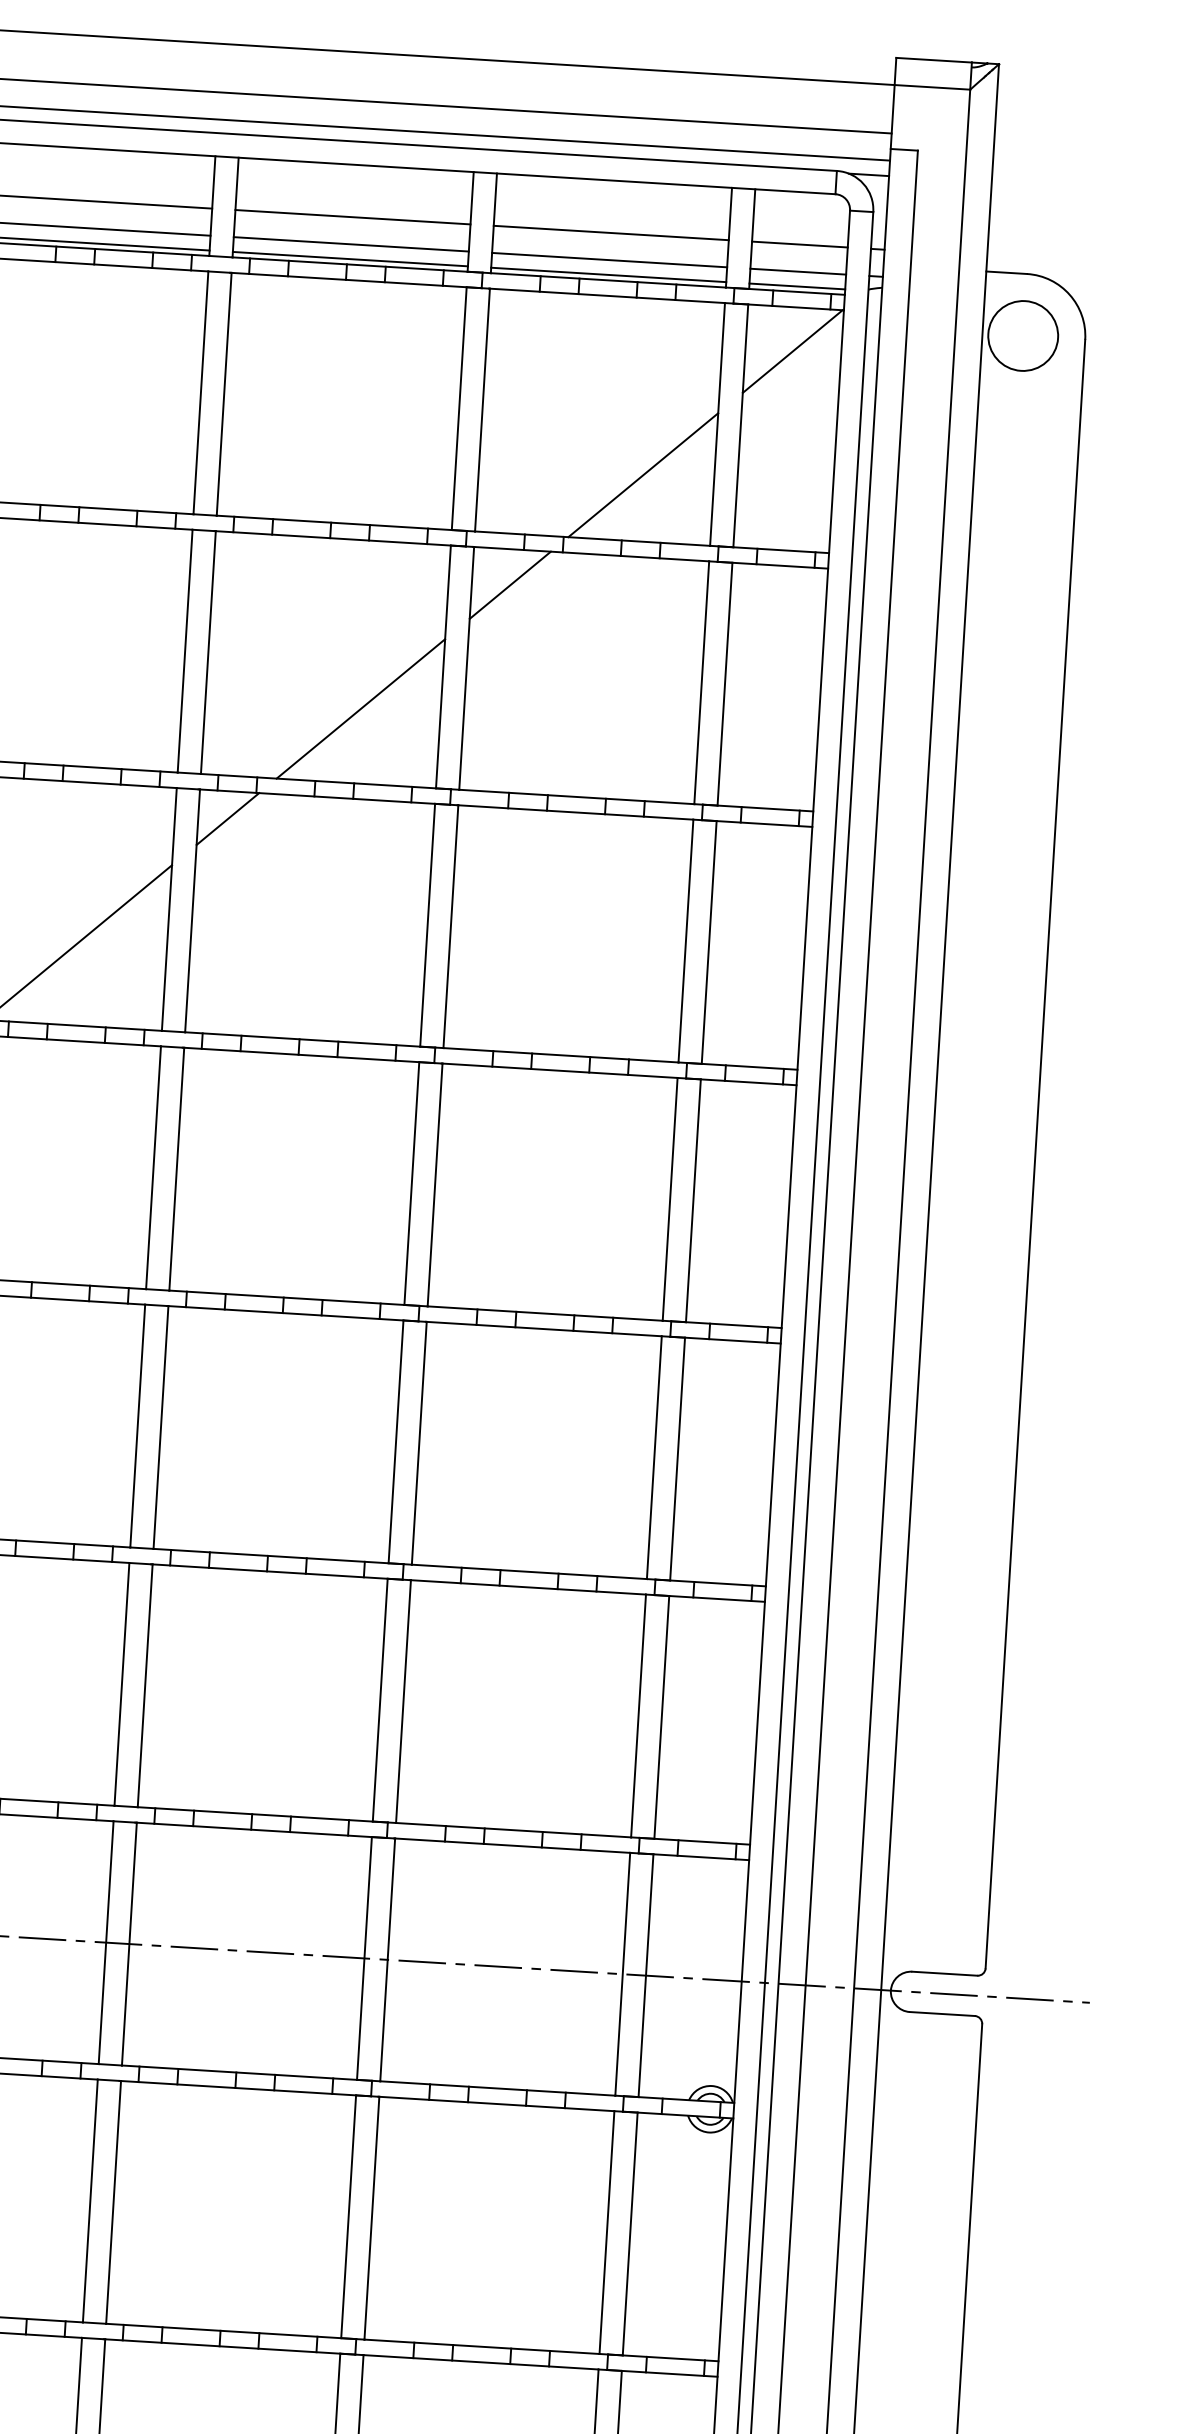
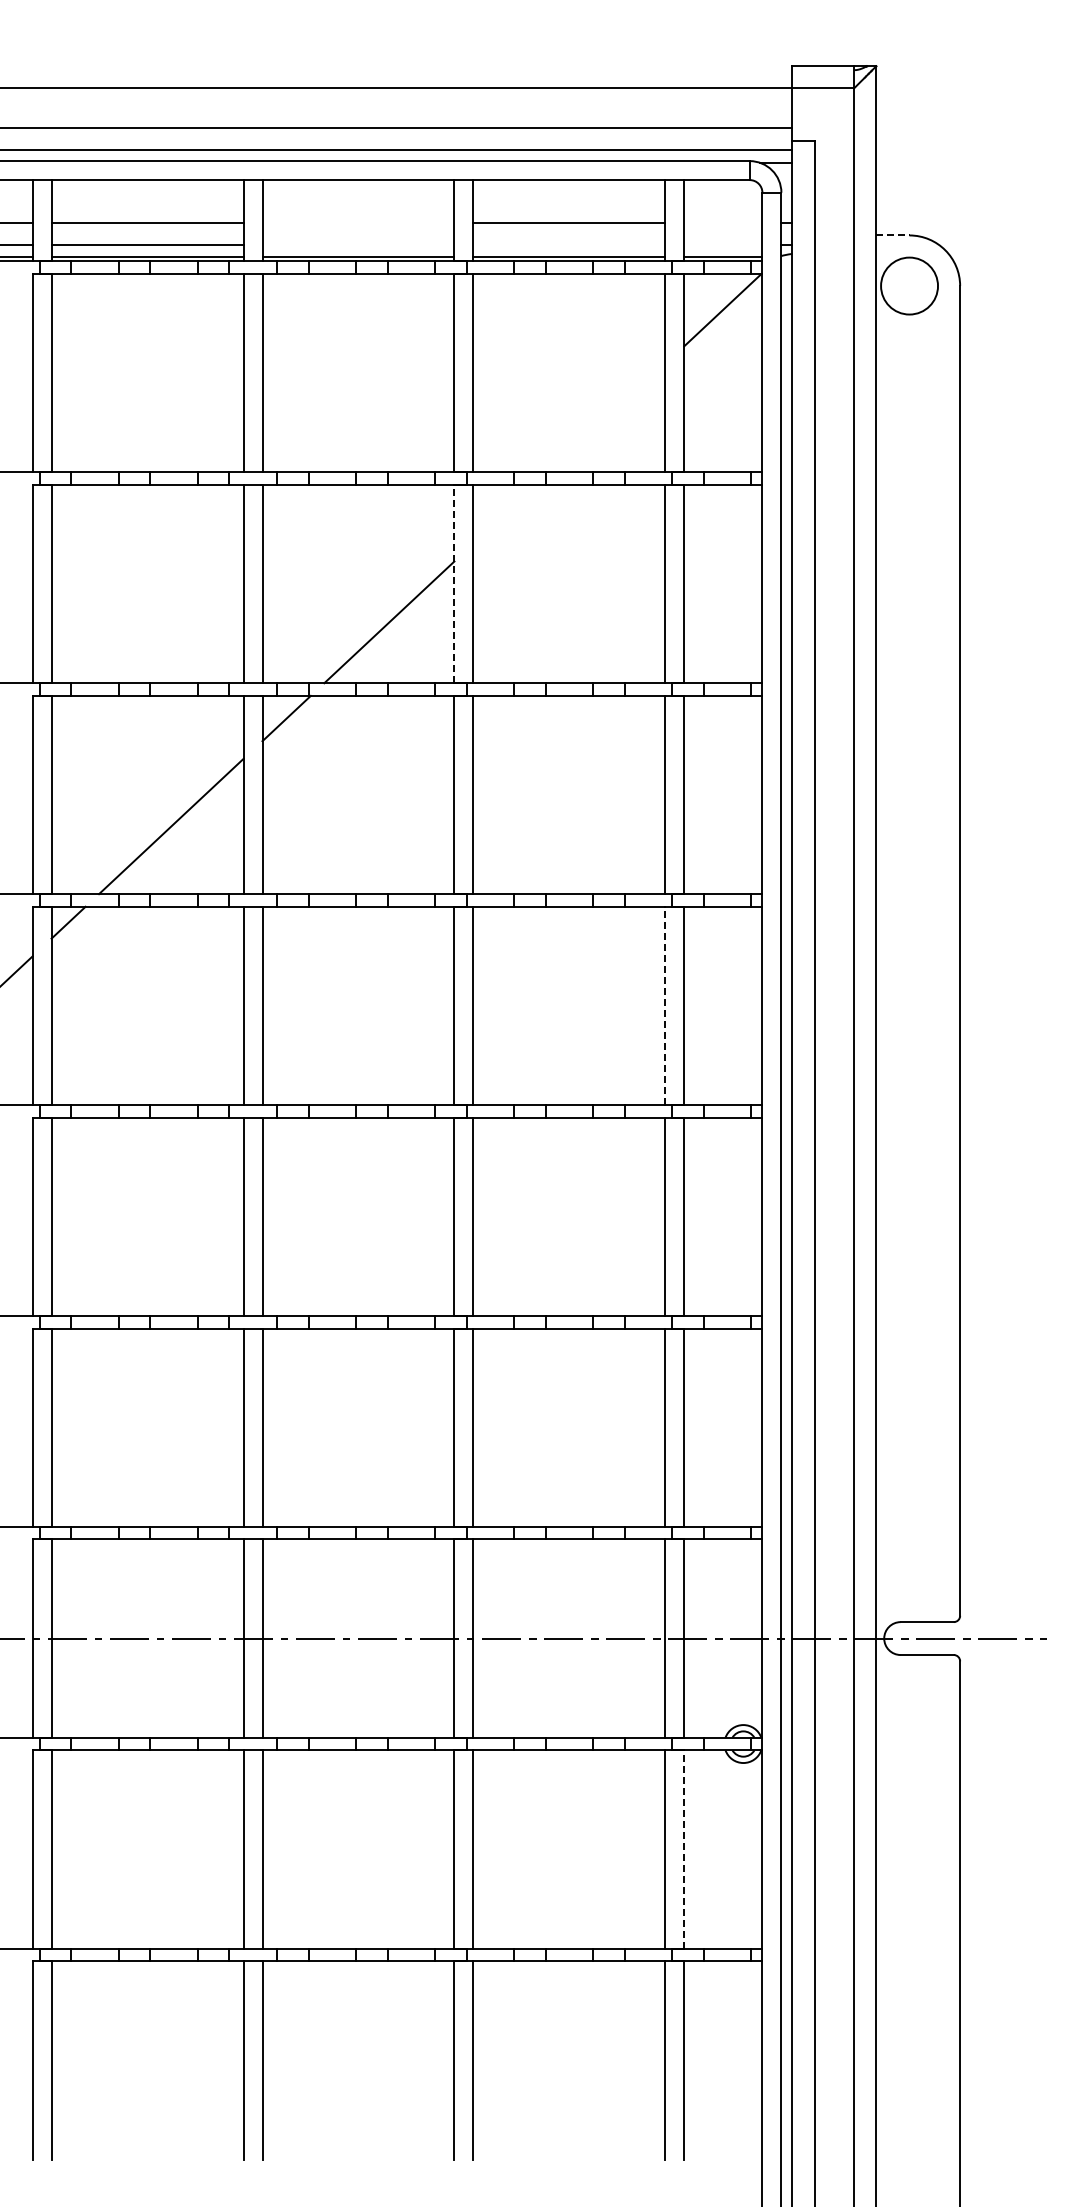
line: (353, 216) -> (358, 222), removed
line: (351, 243) -> (358, 244), removed
line: (800, 244) -> (723, 222), removed
line: (609, 259) -> (569, 244), removed
line: (798, 271) -> (723, 244), removed
line: (1006, 272) -> (892, 235), solid -> dashed
line: (643, 475) -> (607, 418), removed
line: (510, 585) -> (504, 514), removed
line: (443, 666) -> (454, 583), solid -> dashed
line: (670, 1198) -> (665, 1005), solid -> dashed
line: (630, 2232) -> (684, 1848), solid -> dashed

